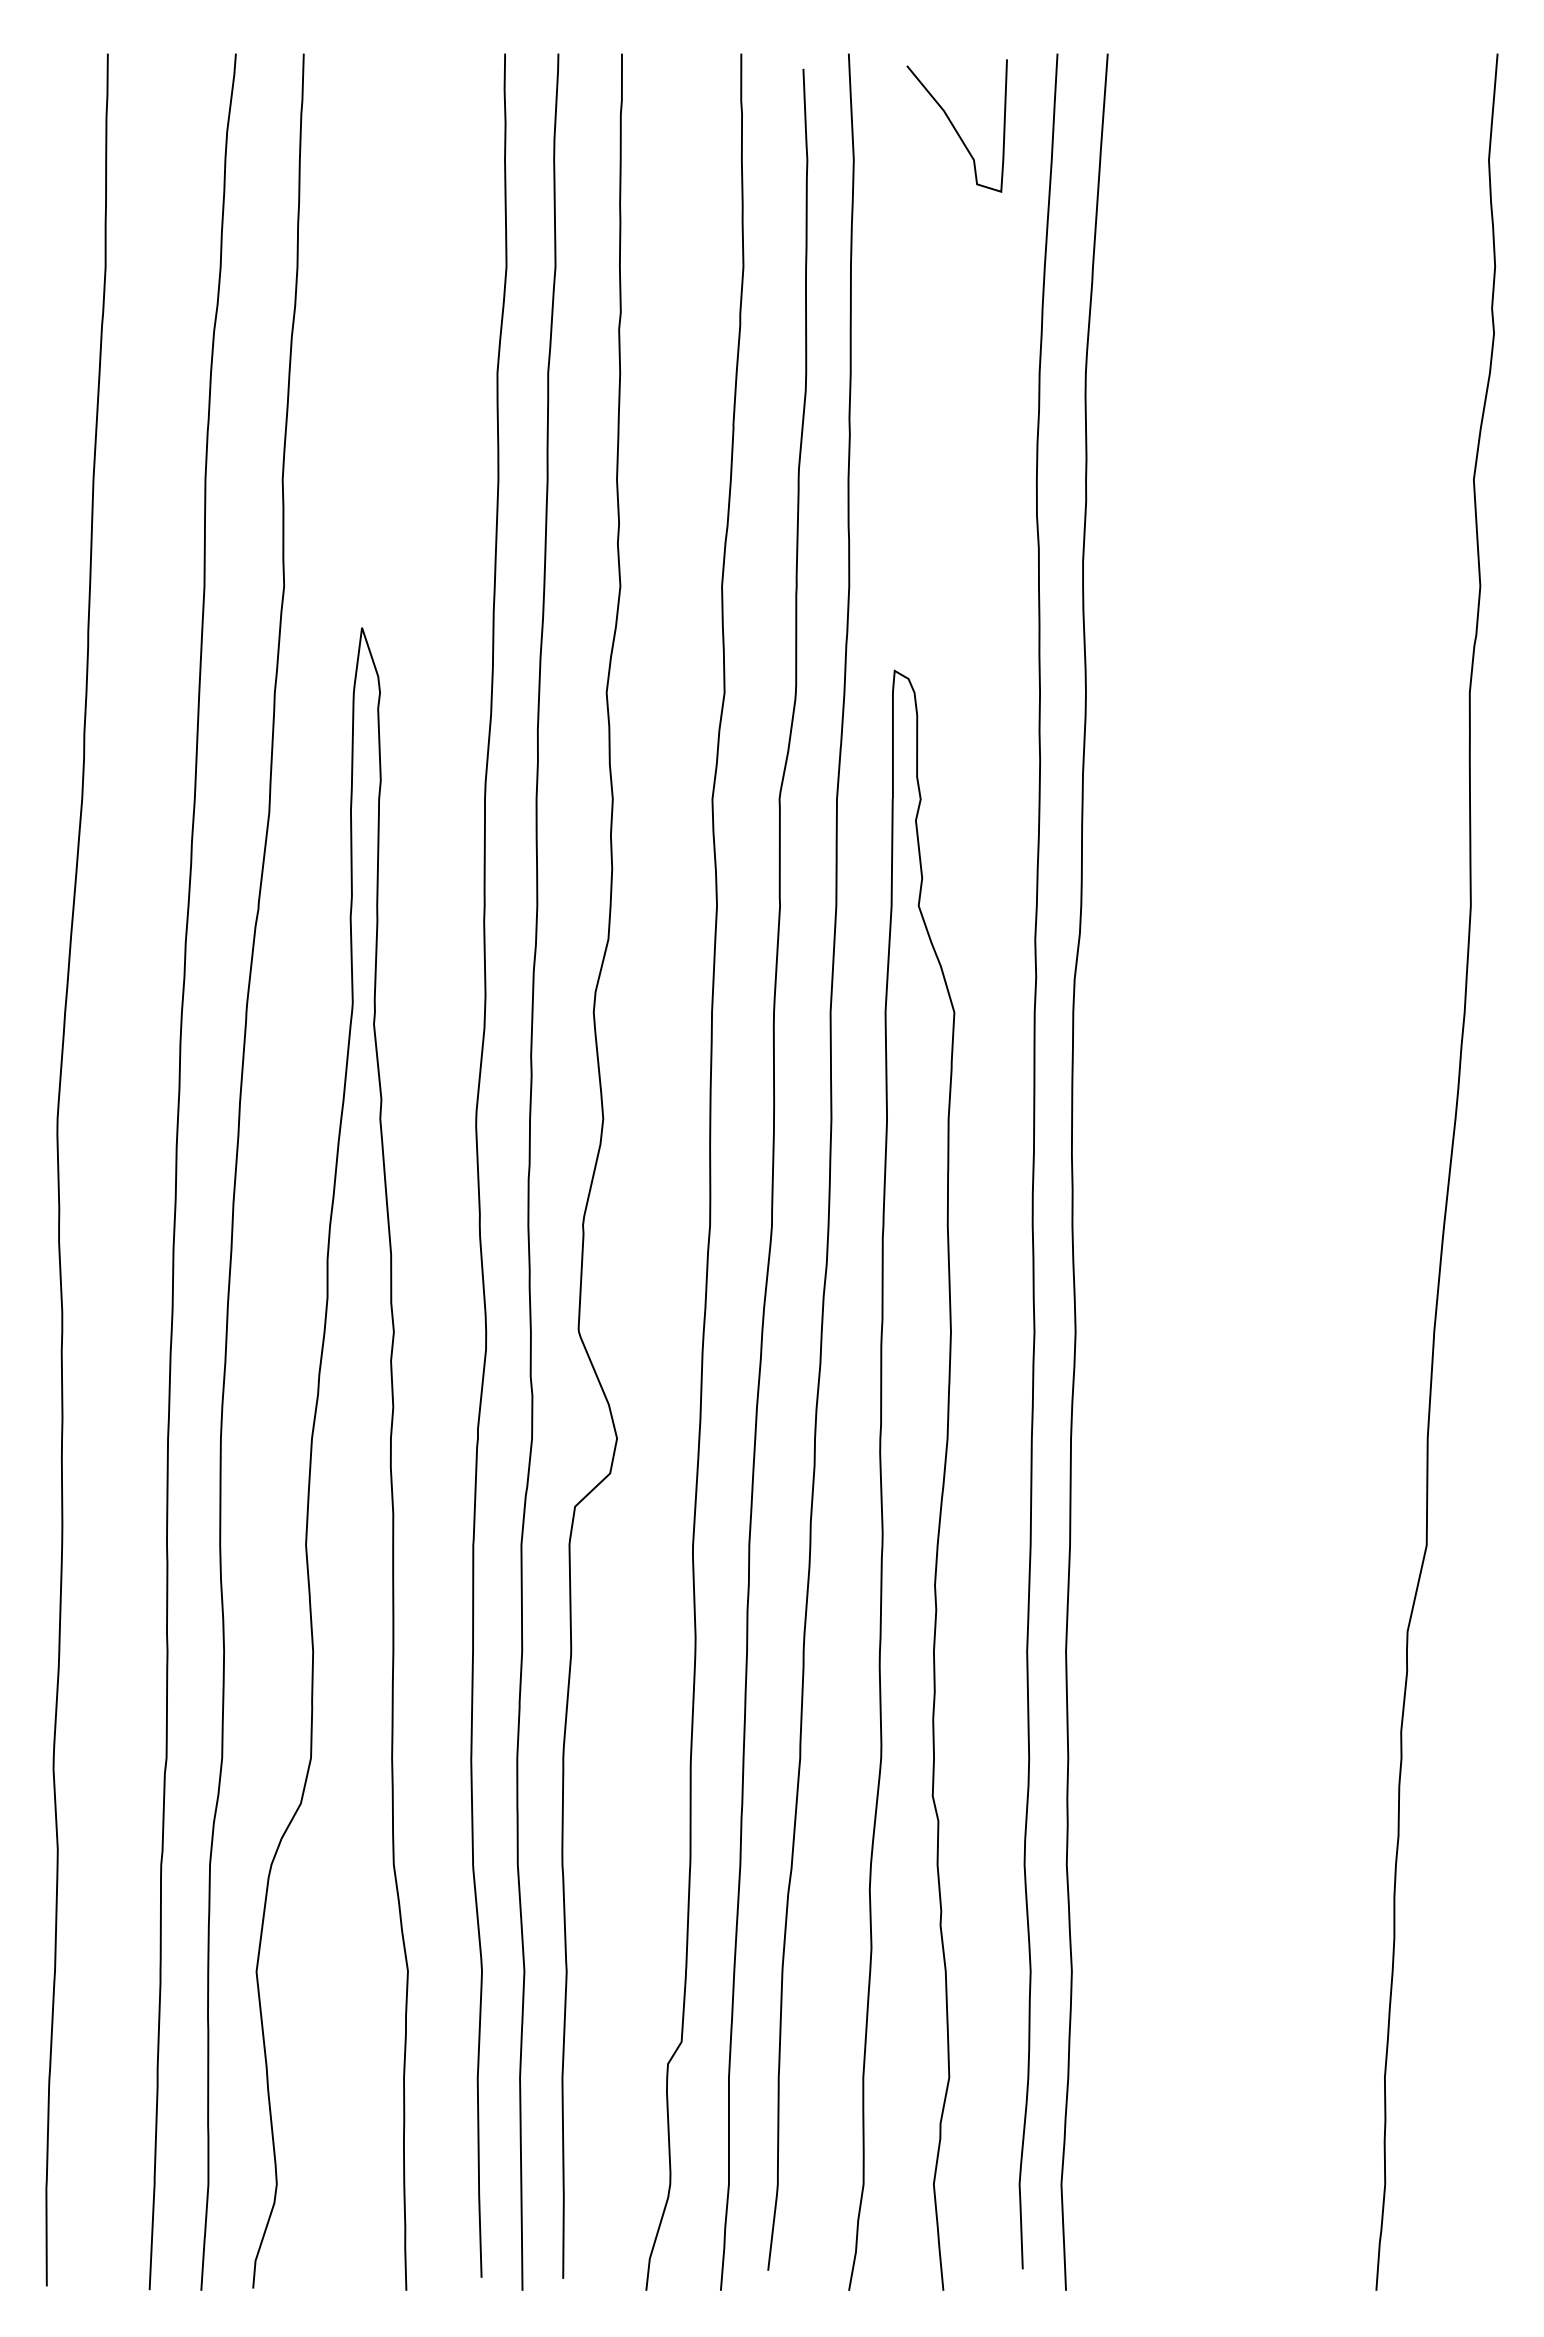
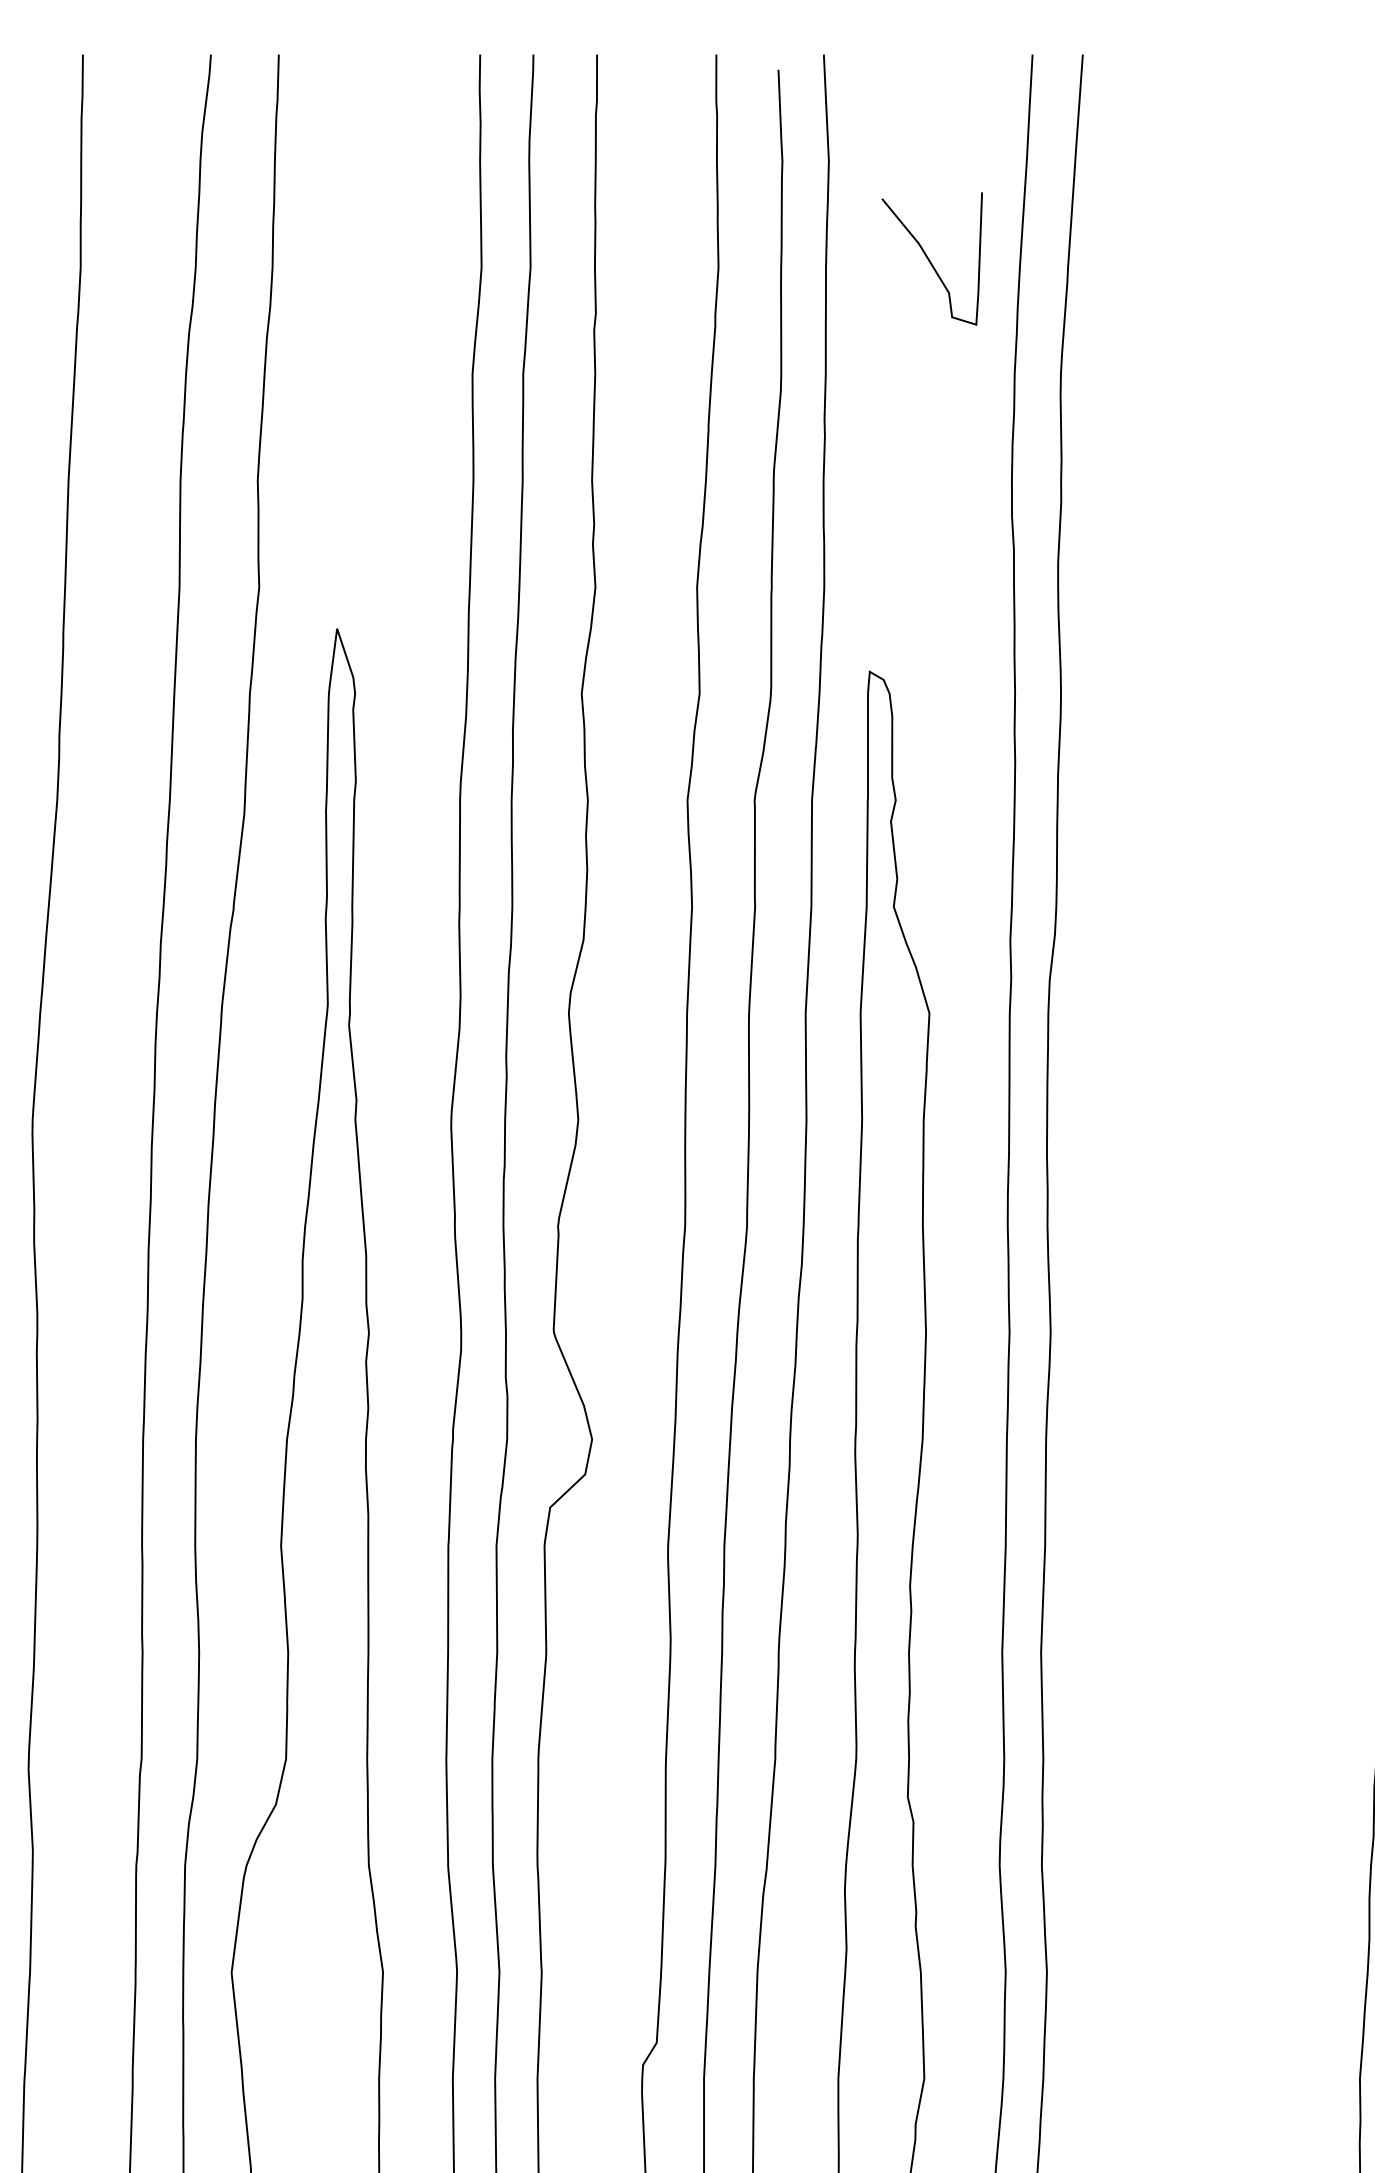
curve: (954, 126) -> (929, 259), moved

